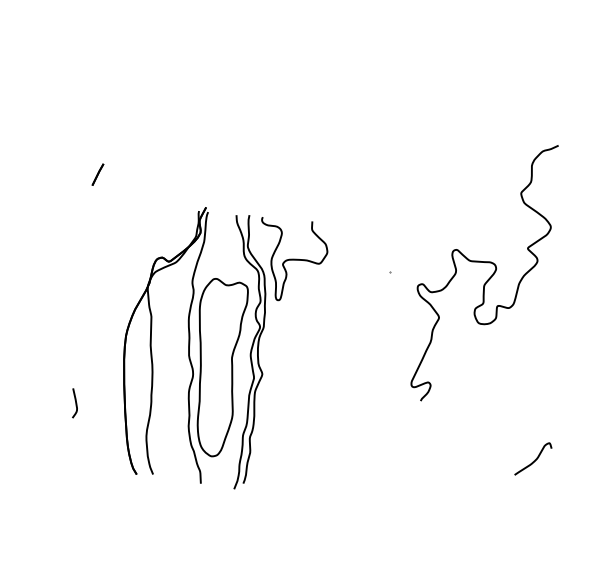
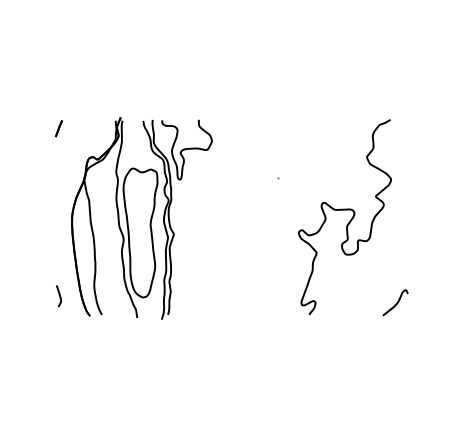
curve: (488, 277) -> (349, 220), moved
part: (220, 348) -> (141, 218), moved

